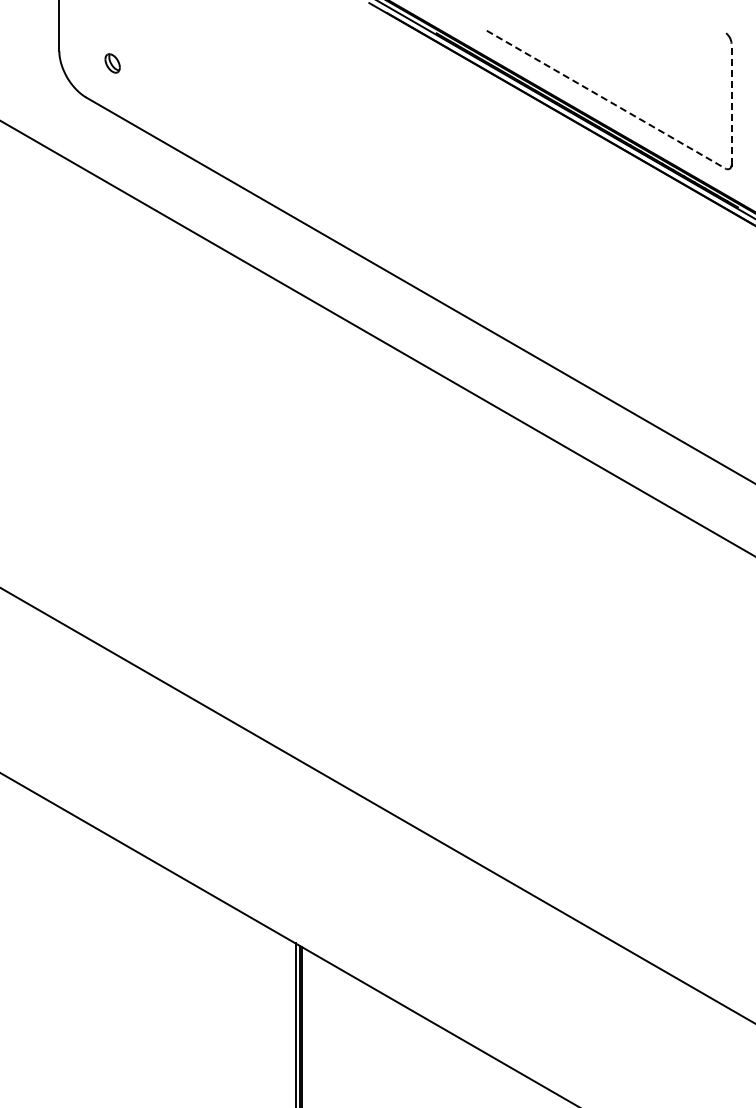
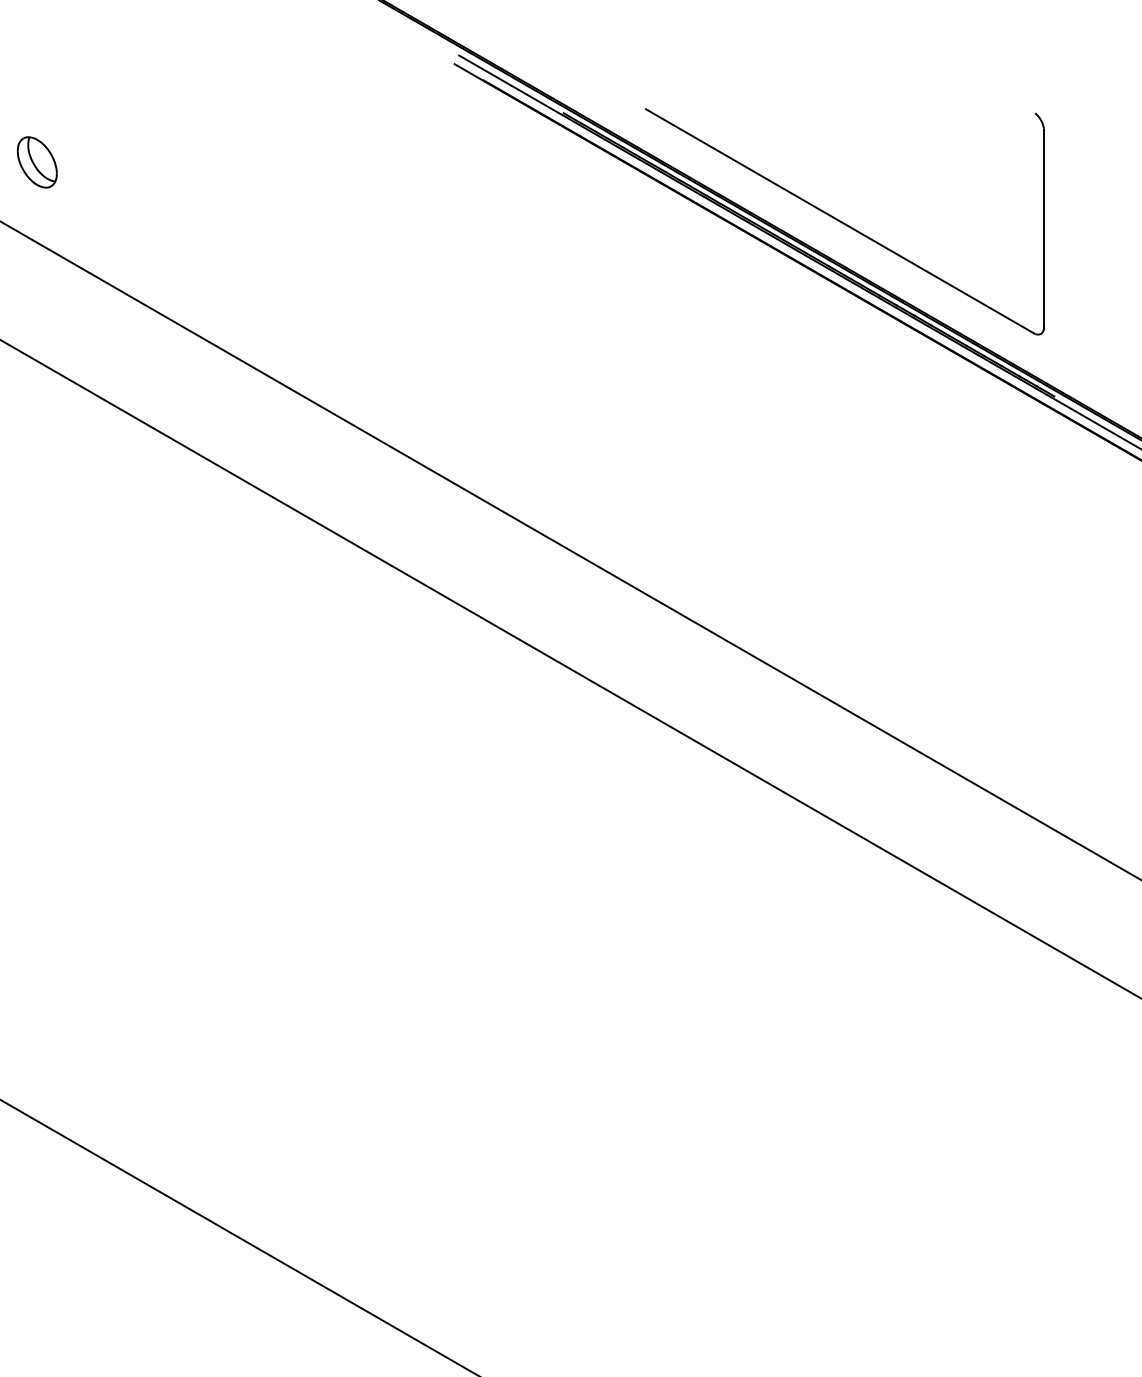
part: (112, 63) -> (36, 162), size x1.67
line: (606, 99) -> (840, 221), dashed -> solid
line: (731, 103) -> (1043, 227), dashed -> solid

